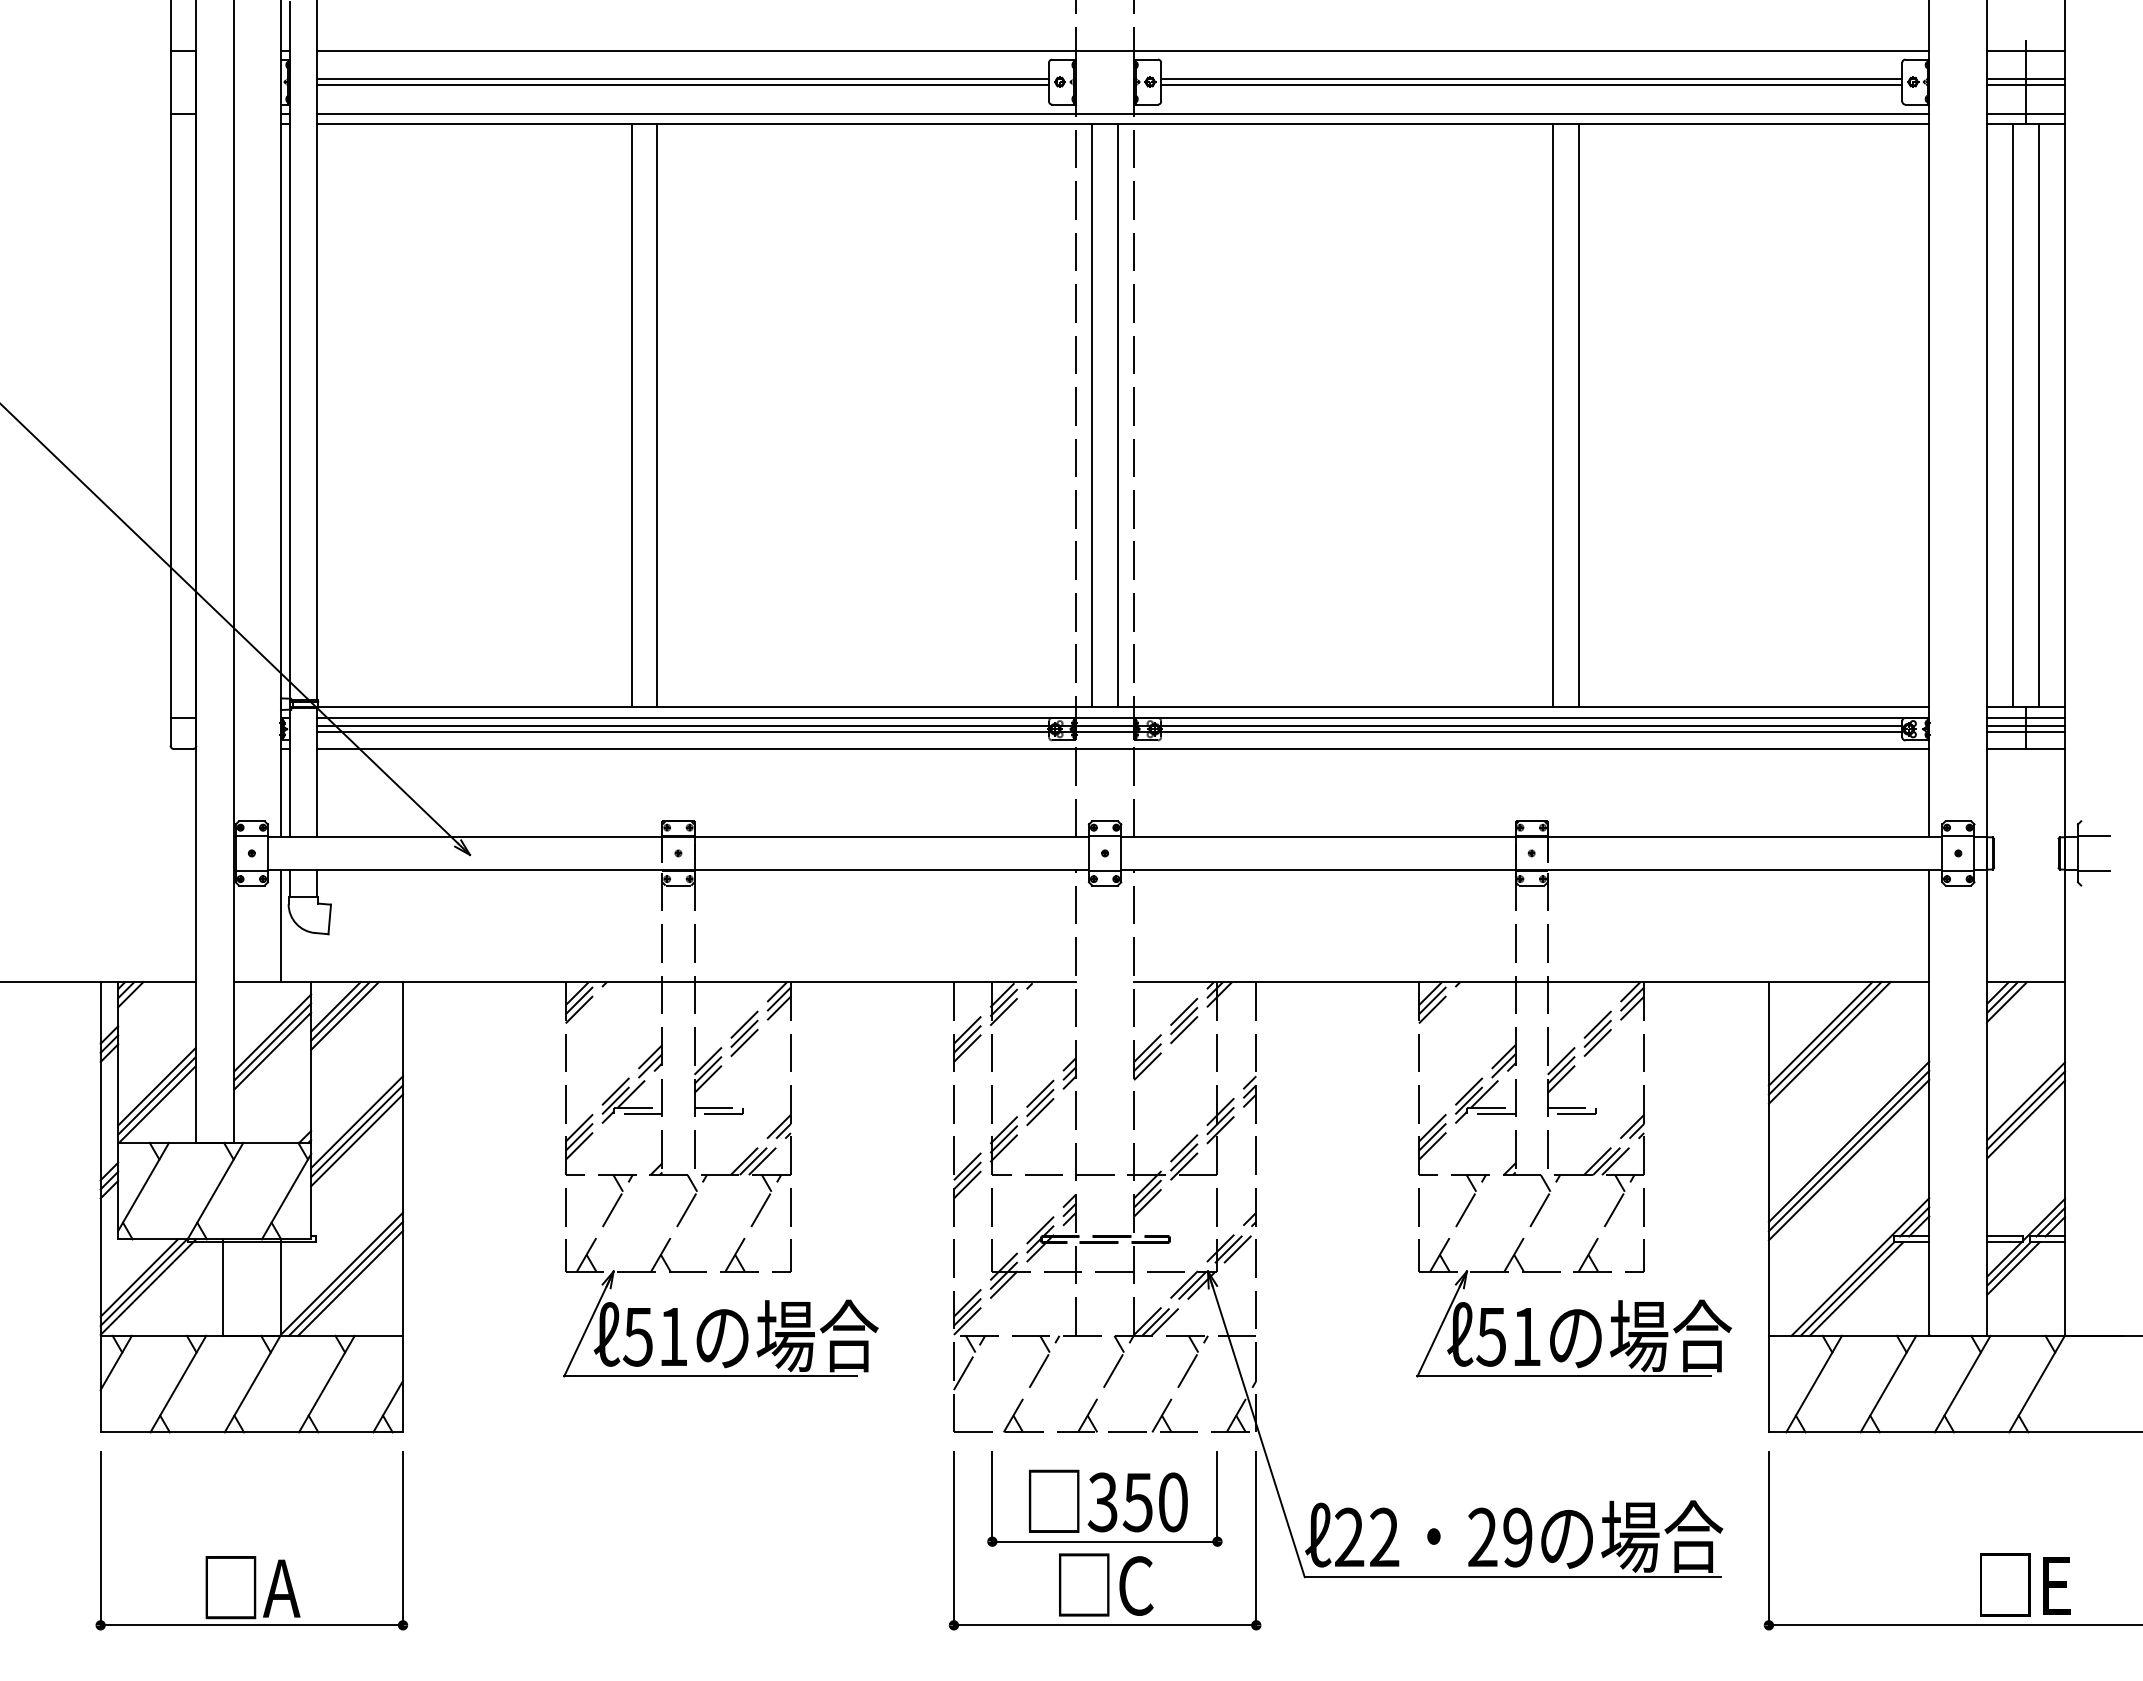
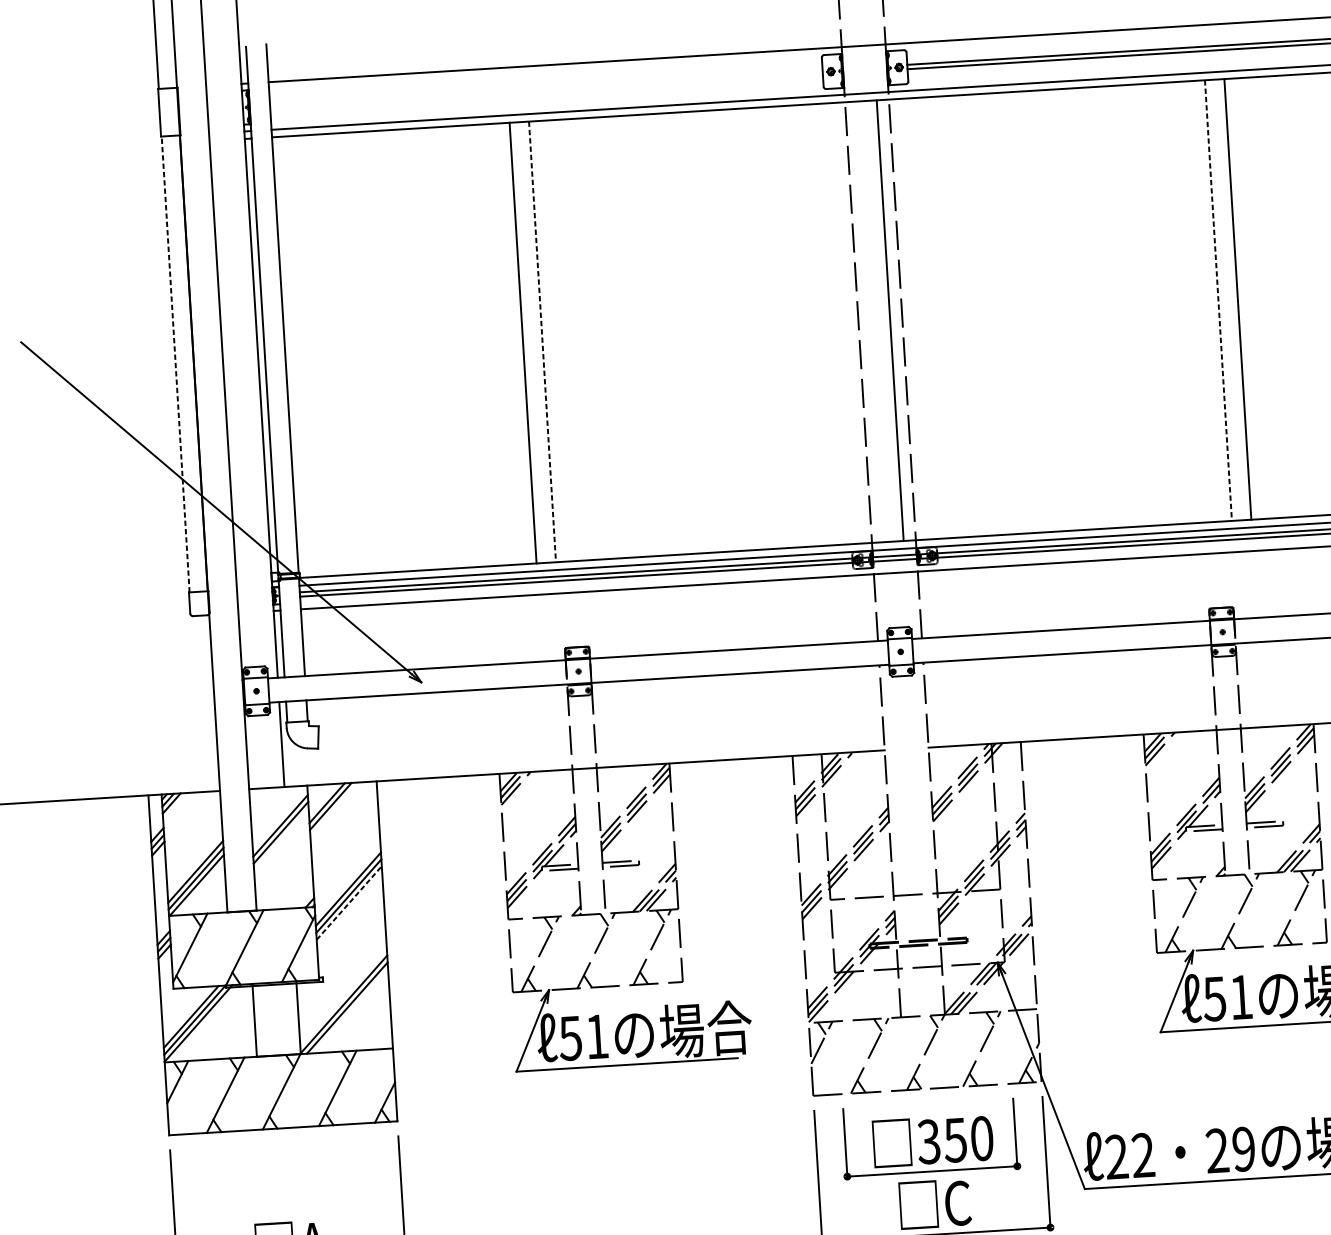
line: (682, 79) -> (545, 87), removed
line: (682, 85) -> (546, 91), removed
line: (171, 415) -> (175, 364), solid -> dashed
line: (657, 415) -> (542, 341), solid -> dashed
line: (1092, 415) -> (870, 321), removed
line: (1552, 415) -> (1218, 300), solid -> dashed
line: (344, 1015) -> (334, 809), removed
line: (272, 1050) -> (281, 839), removed
line: (357, 1140) -> (349, 903), solid -> dashed
line: (350, 1282) -> (350, 1010), removed

